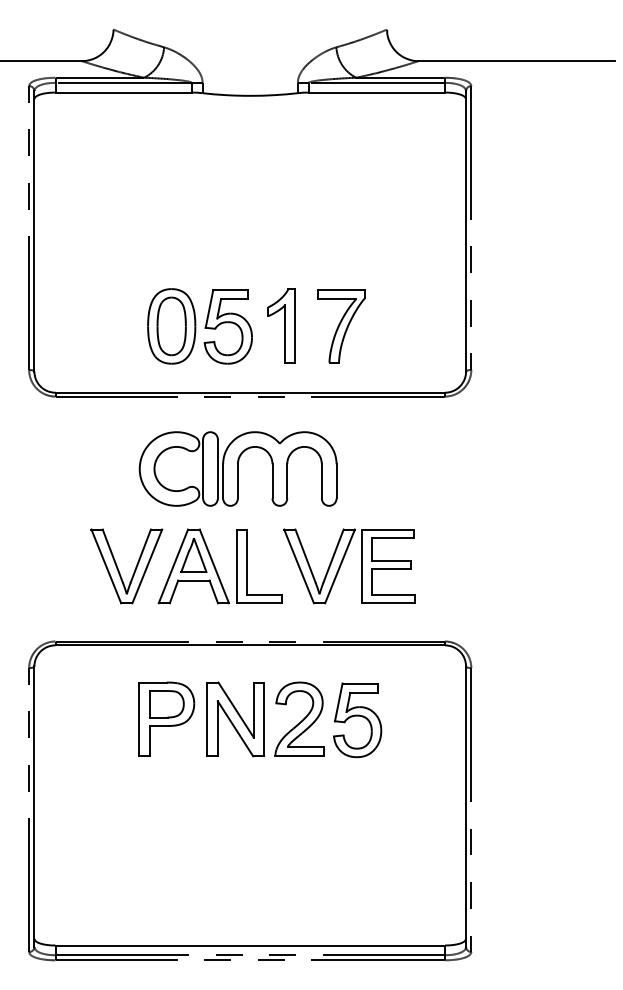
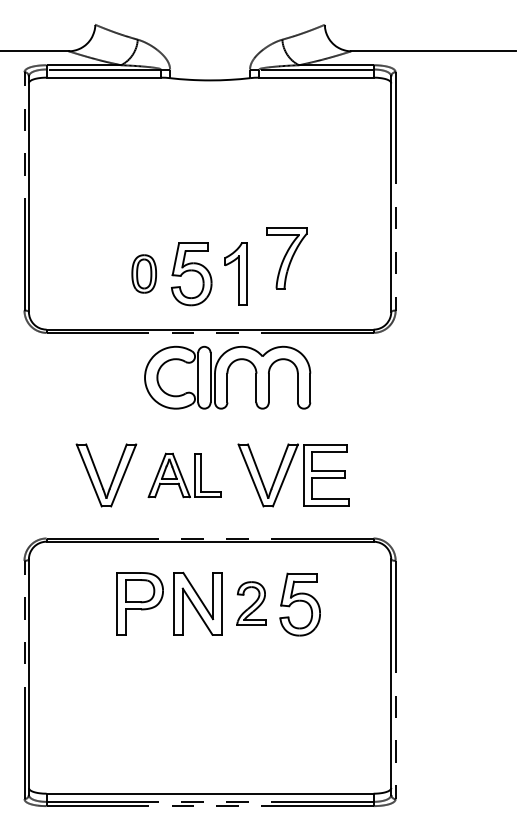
part: (171, 326) -> (143, 274), size x0.6
part: (341, 326) -> (286, 258), moved
part: (237, 468) -> (227, 377), moved
part: (219, 566) -> (184, 475), size x0.7
part: (299, 718) -> (251, 603), size x0.7

